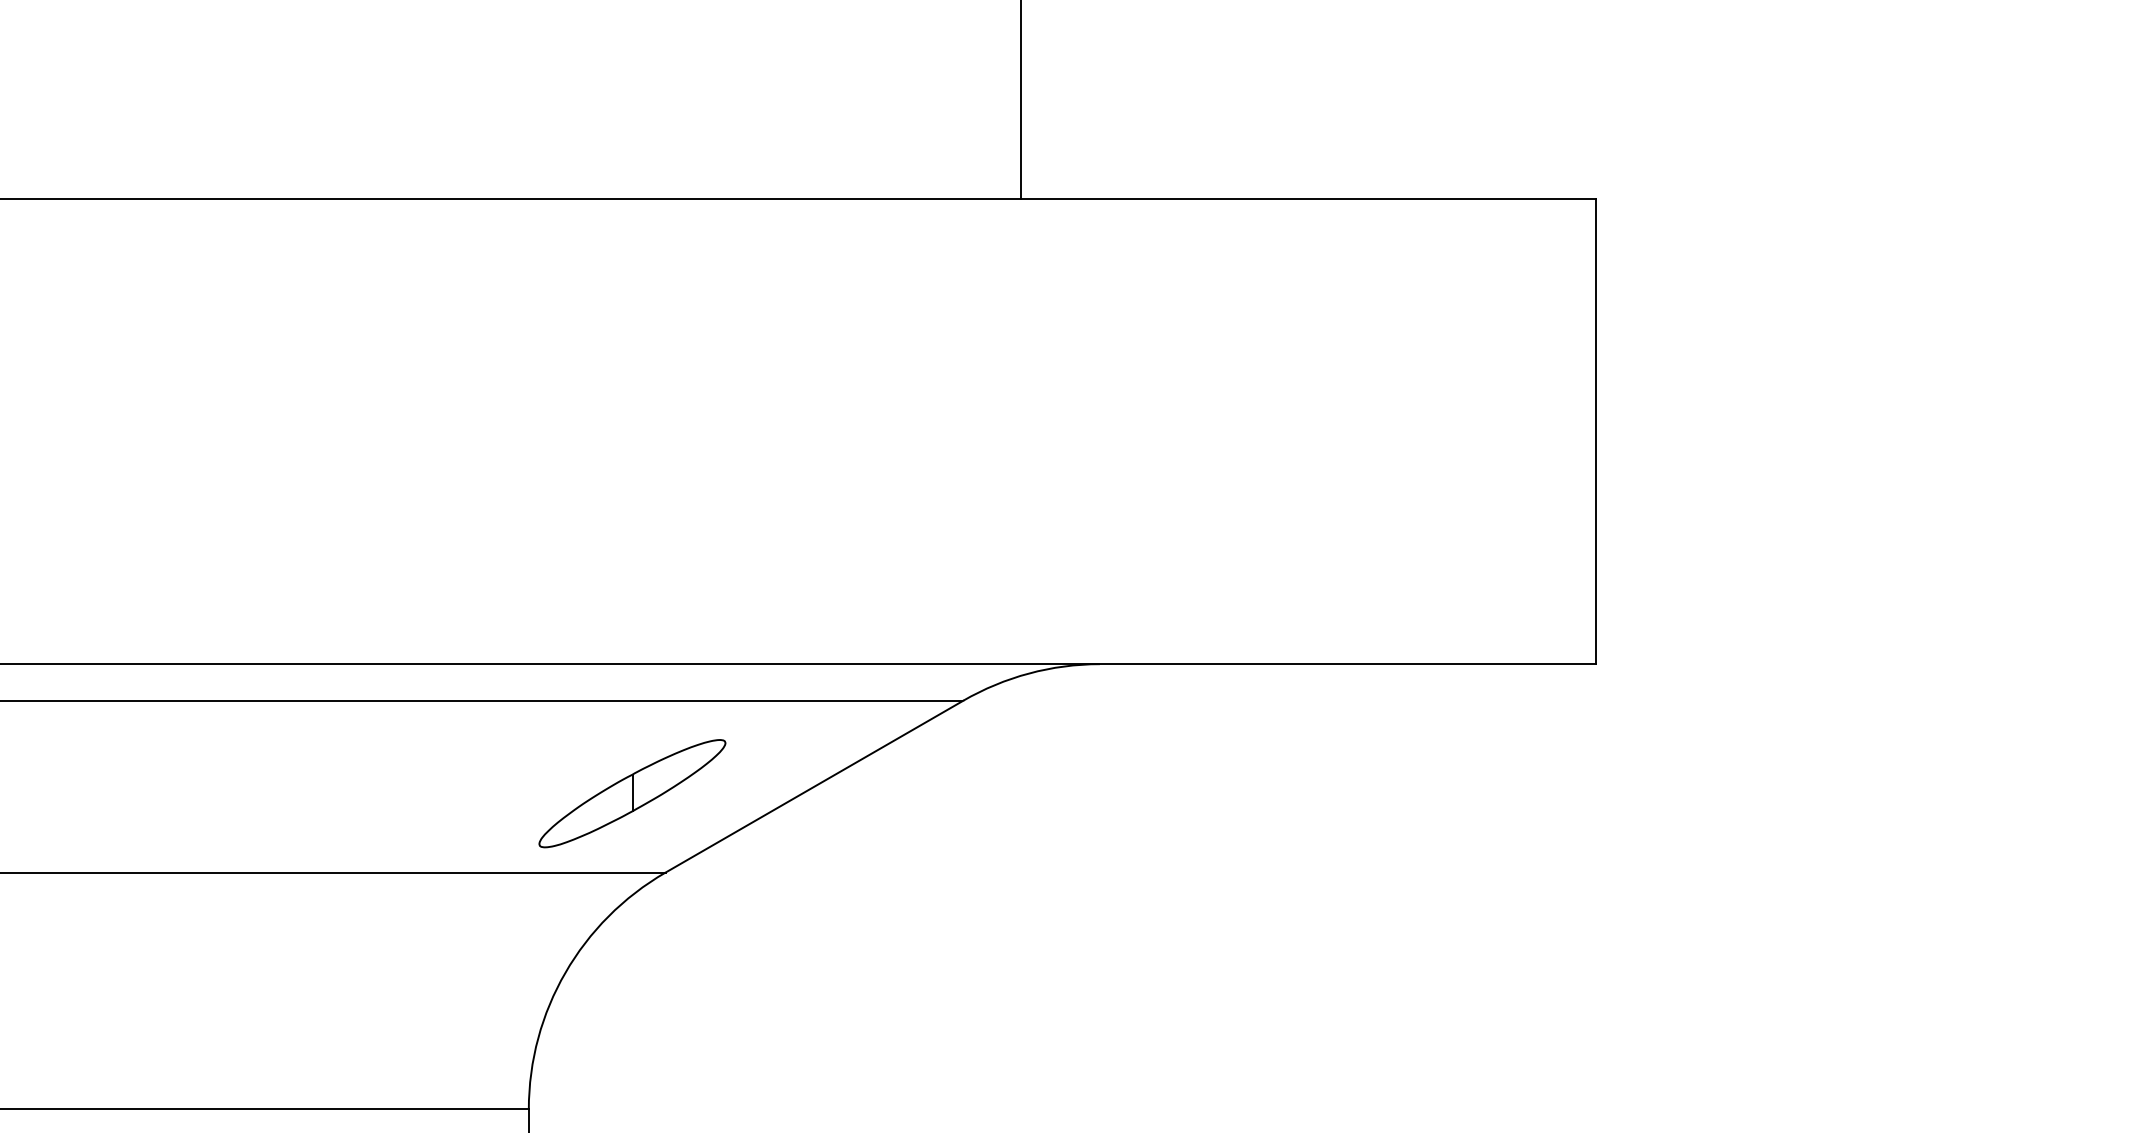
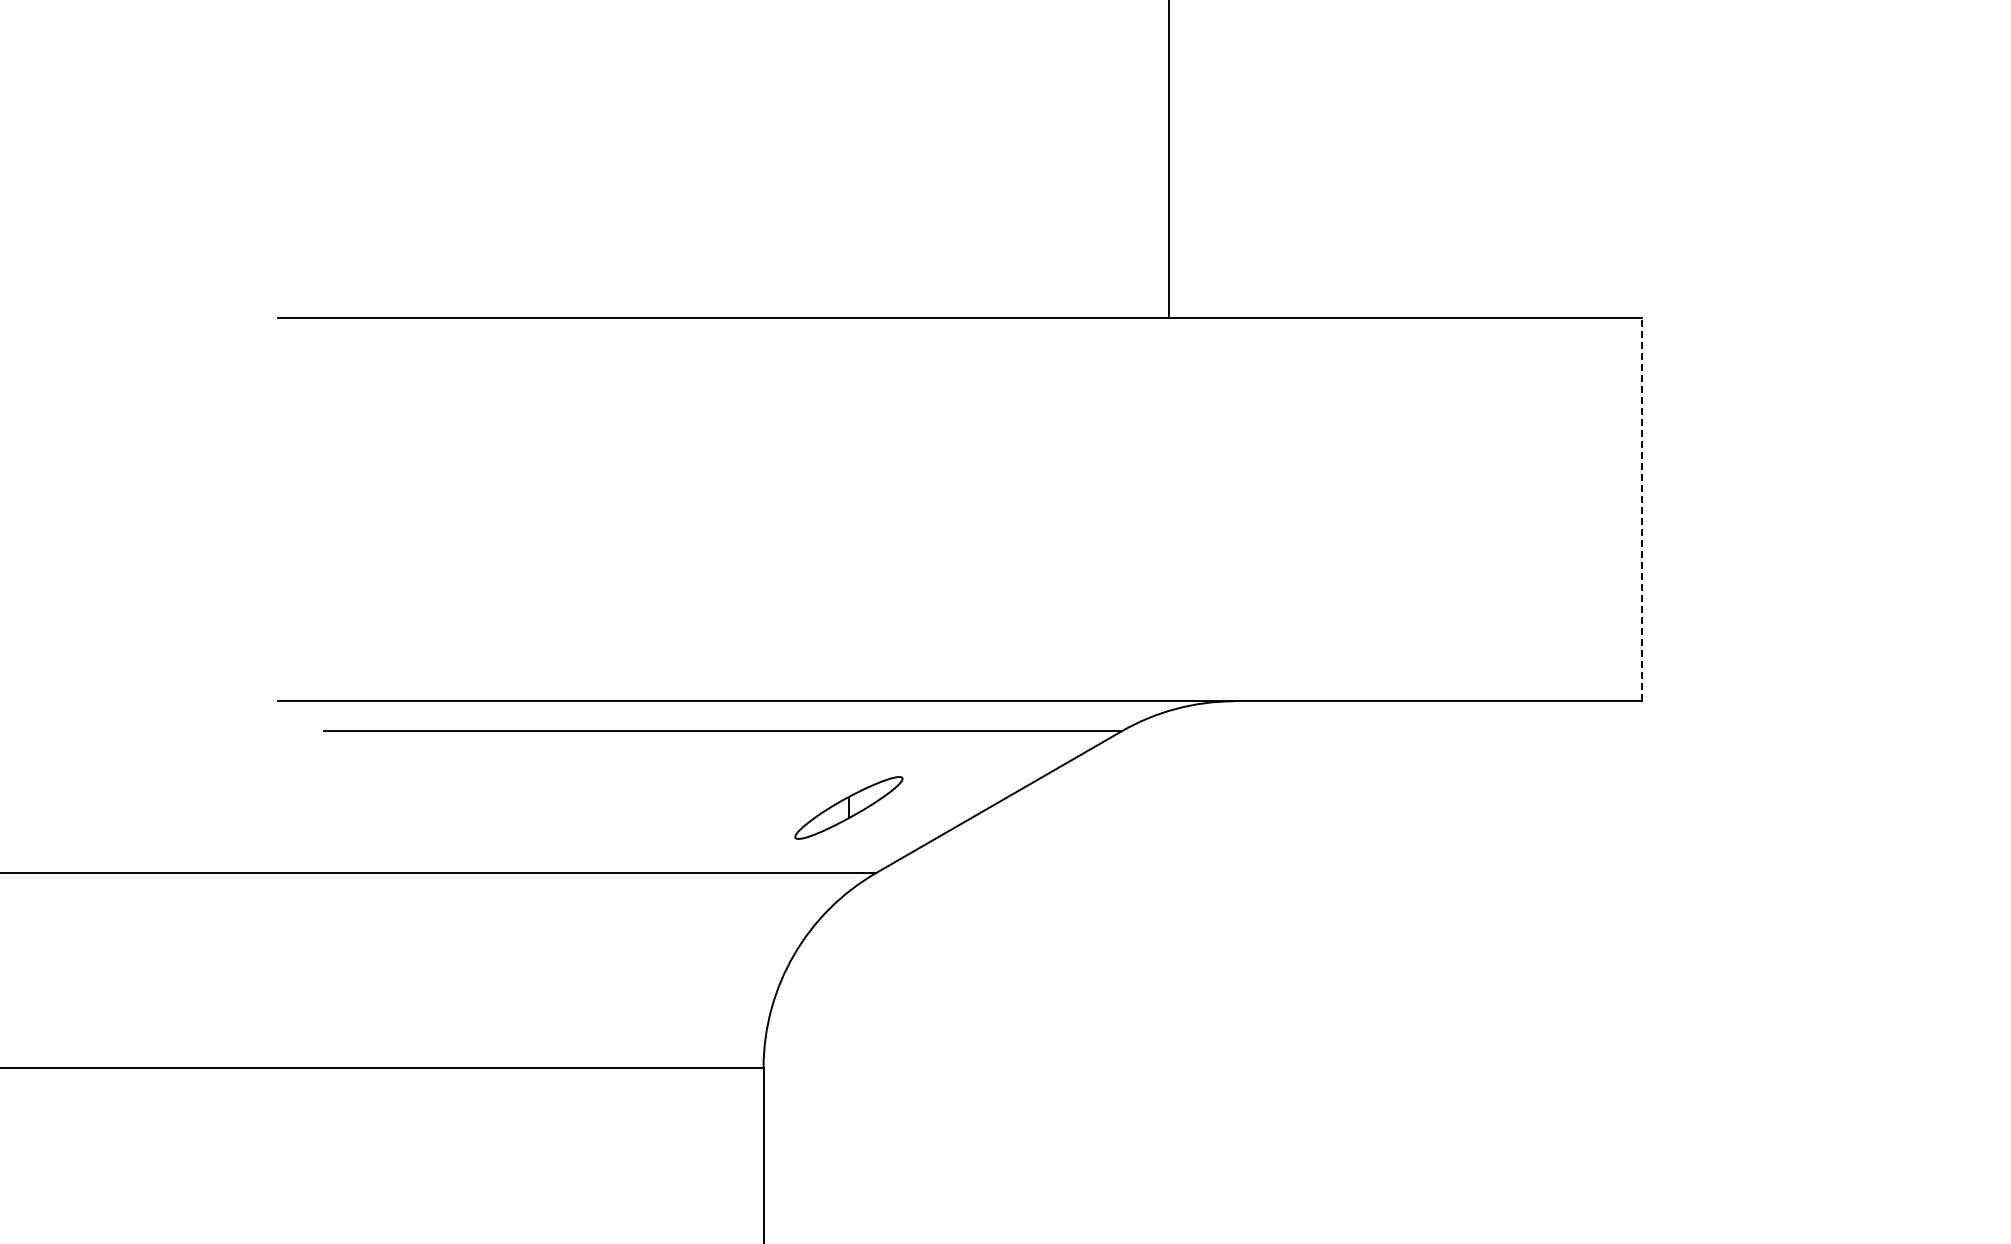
line: (1595, 431) -> (1642, 509), solid -> dashed
part: (631, 793) -> (848, 807), size x0.7

